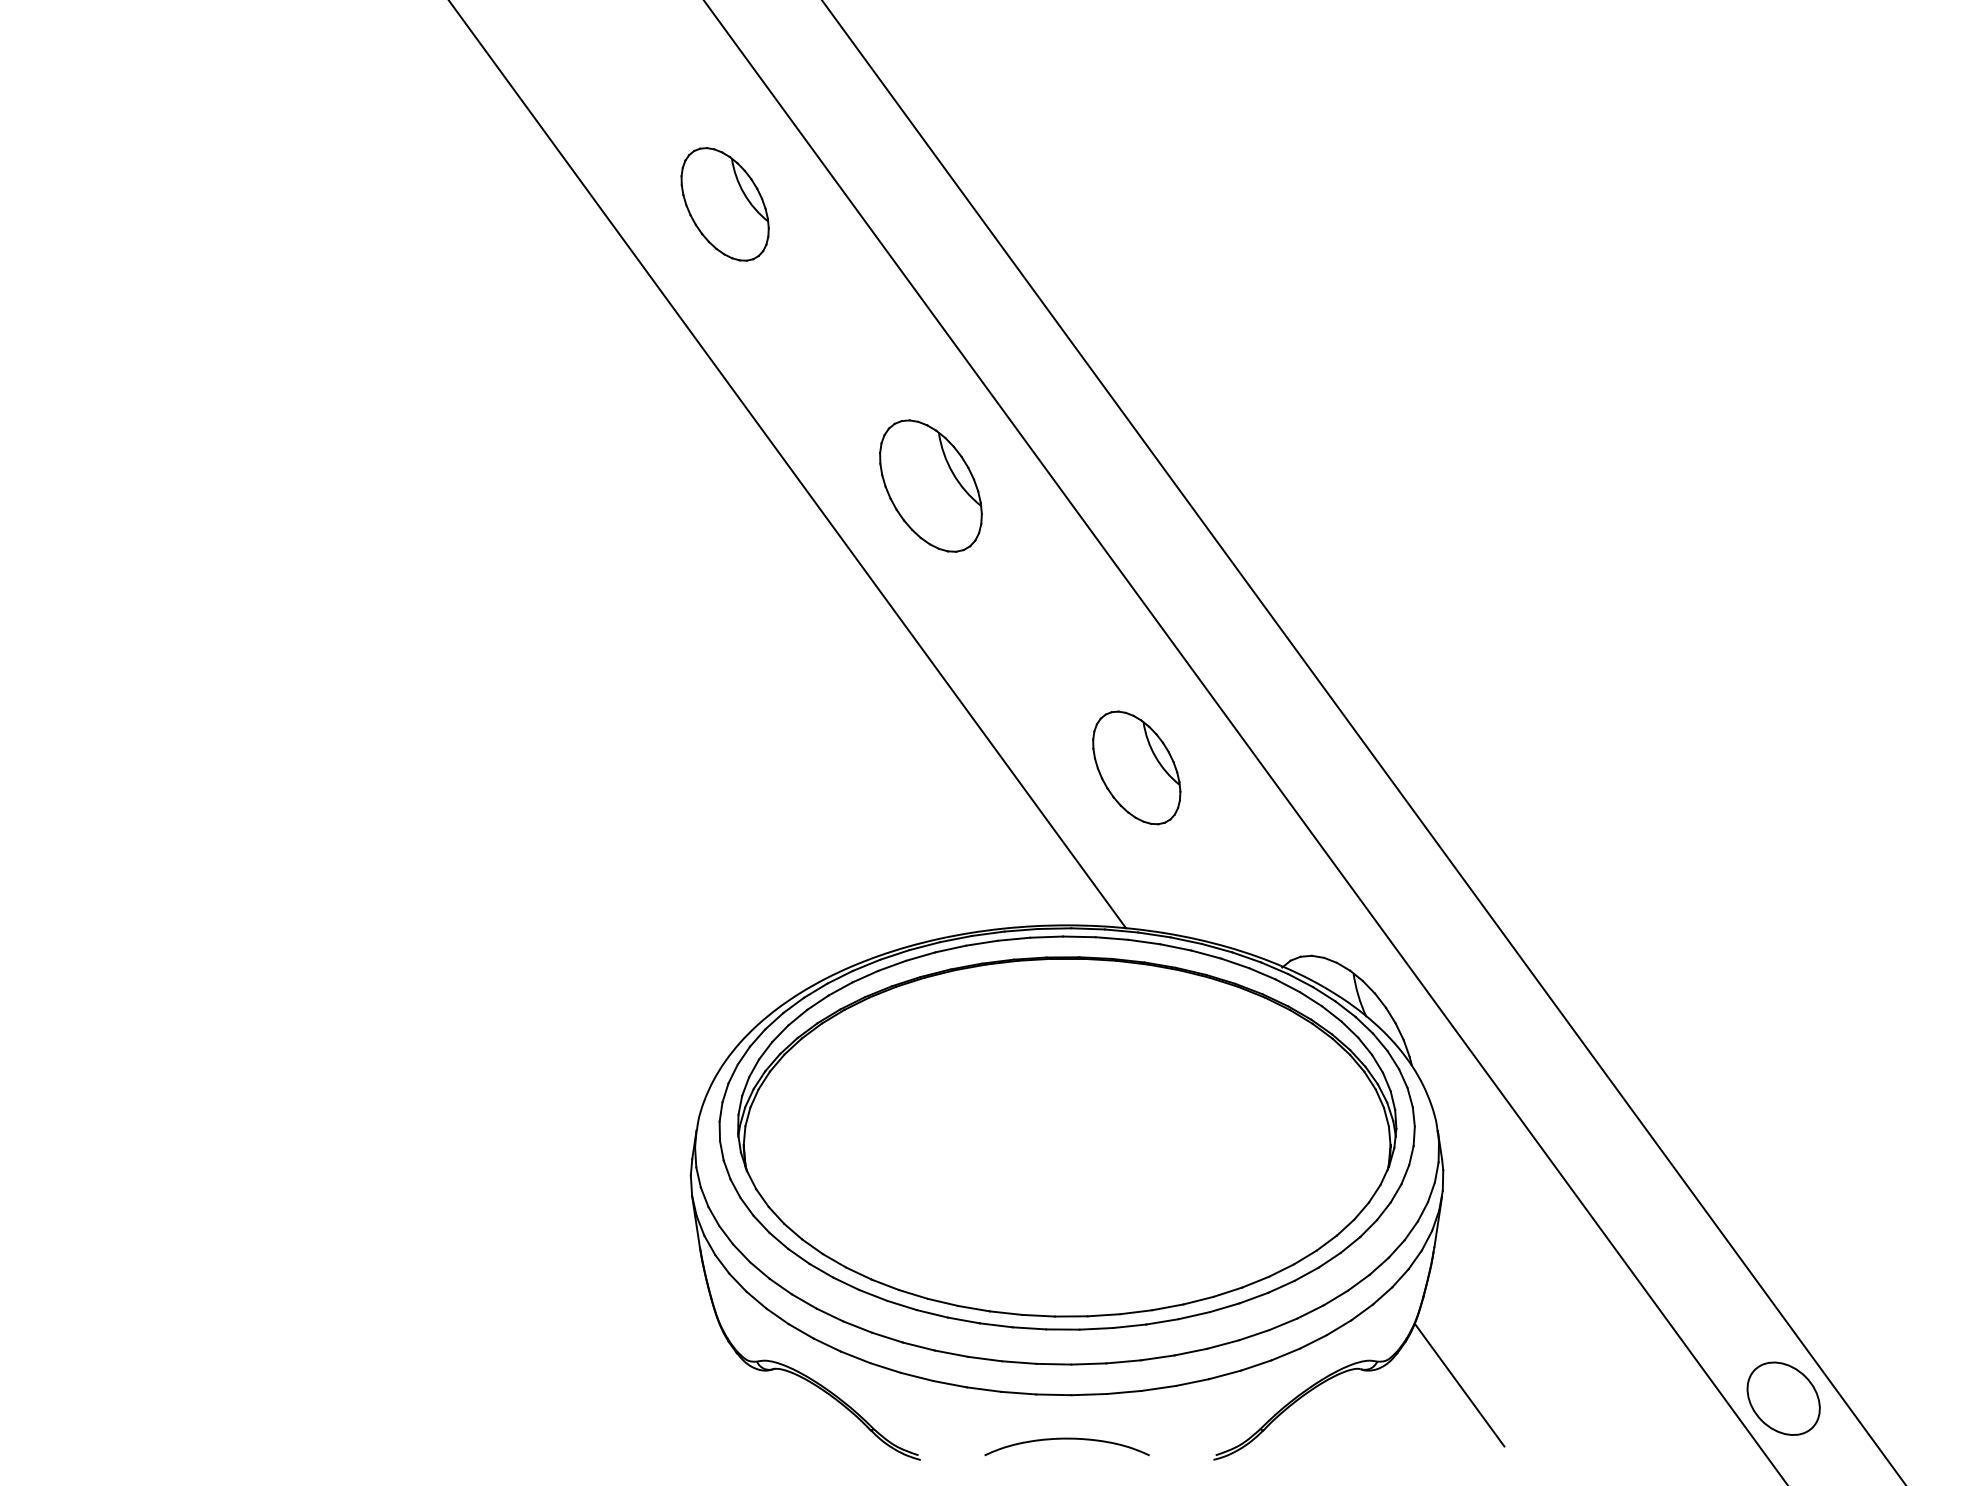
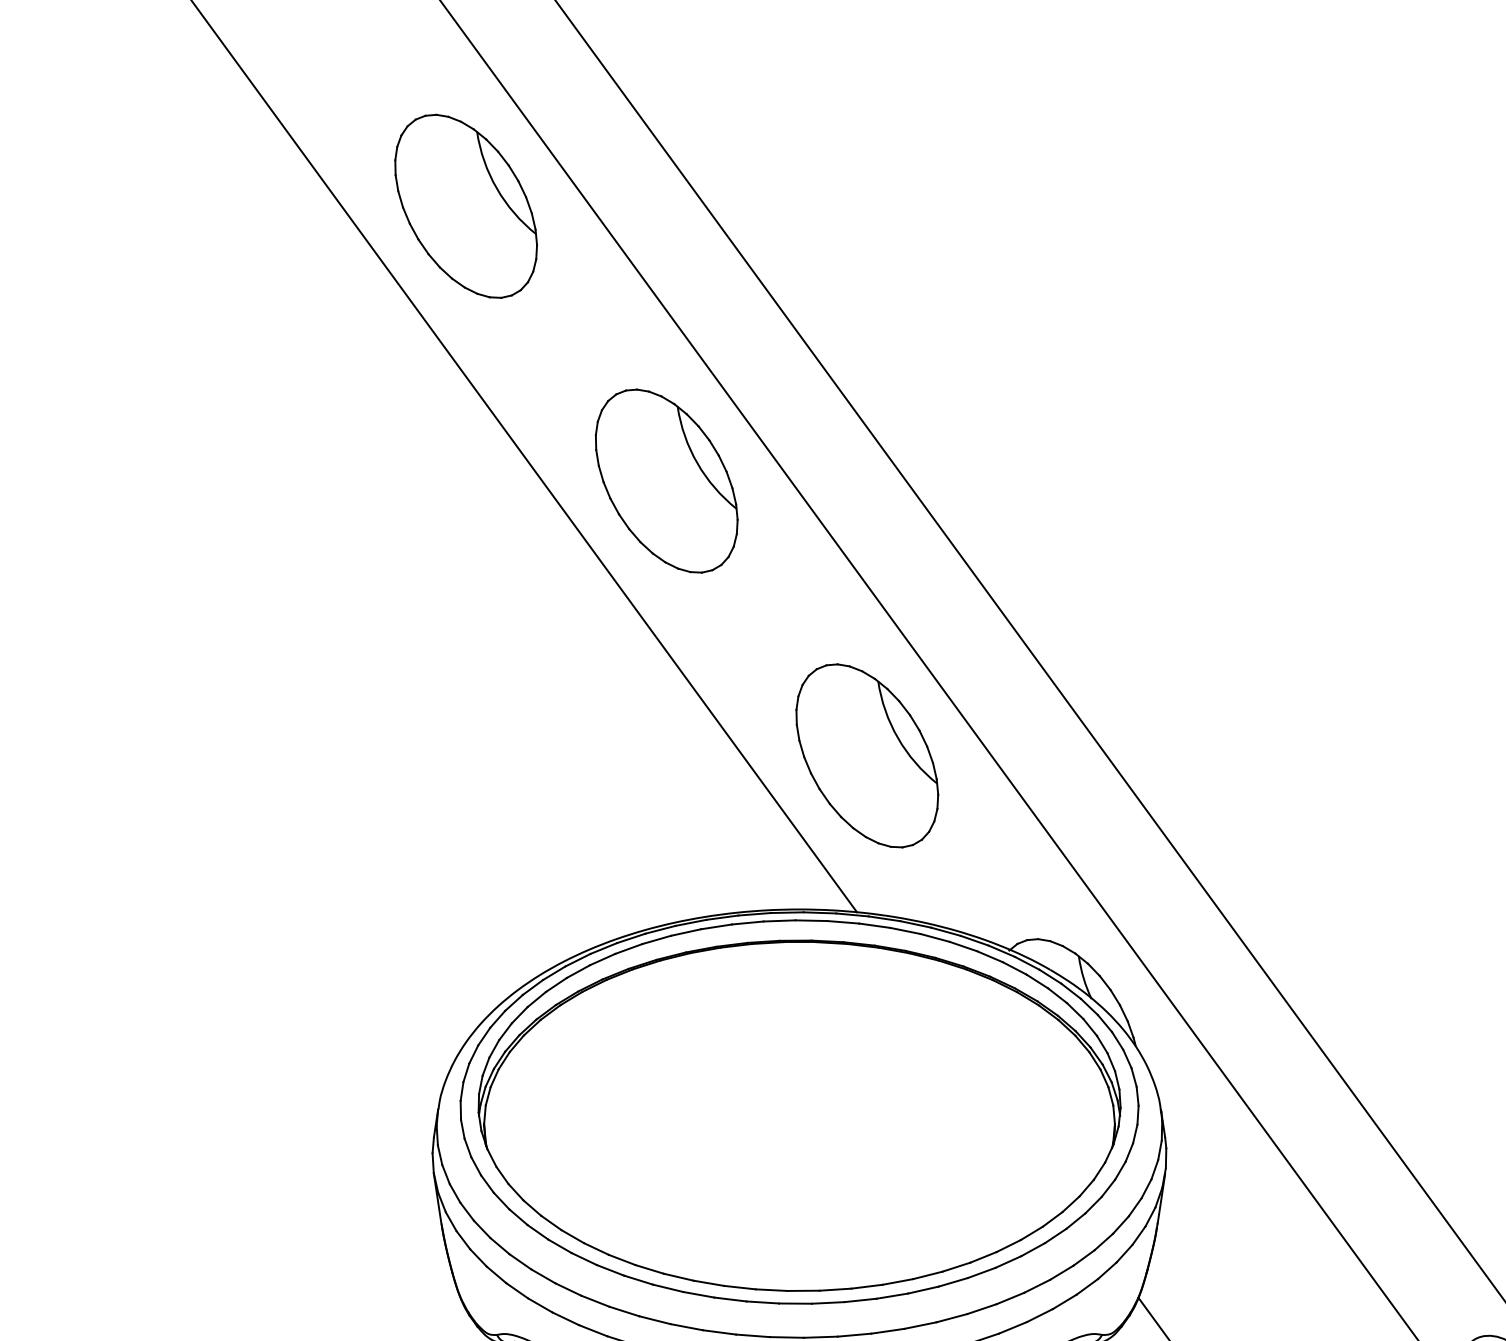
part: (724, 204) -> (465, 206), size x1.67
part: (930, 485) -> (666, 480), size x1.43
part: (1136, 767) -> (867, 755), size x1.67

